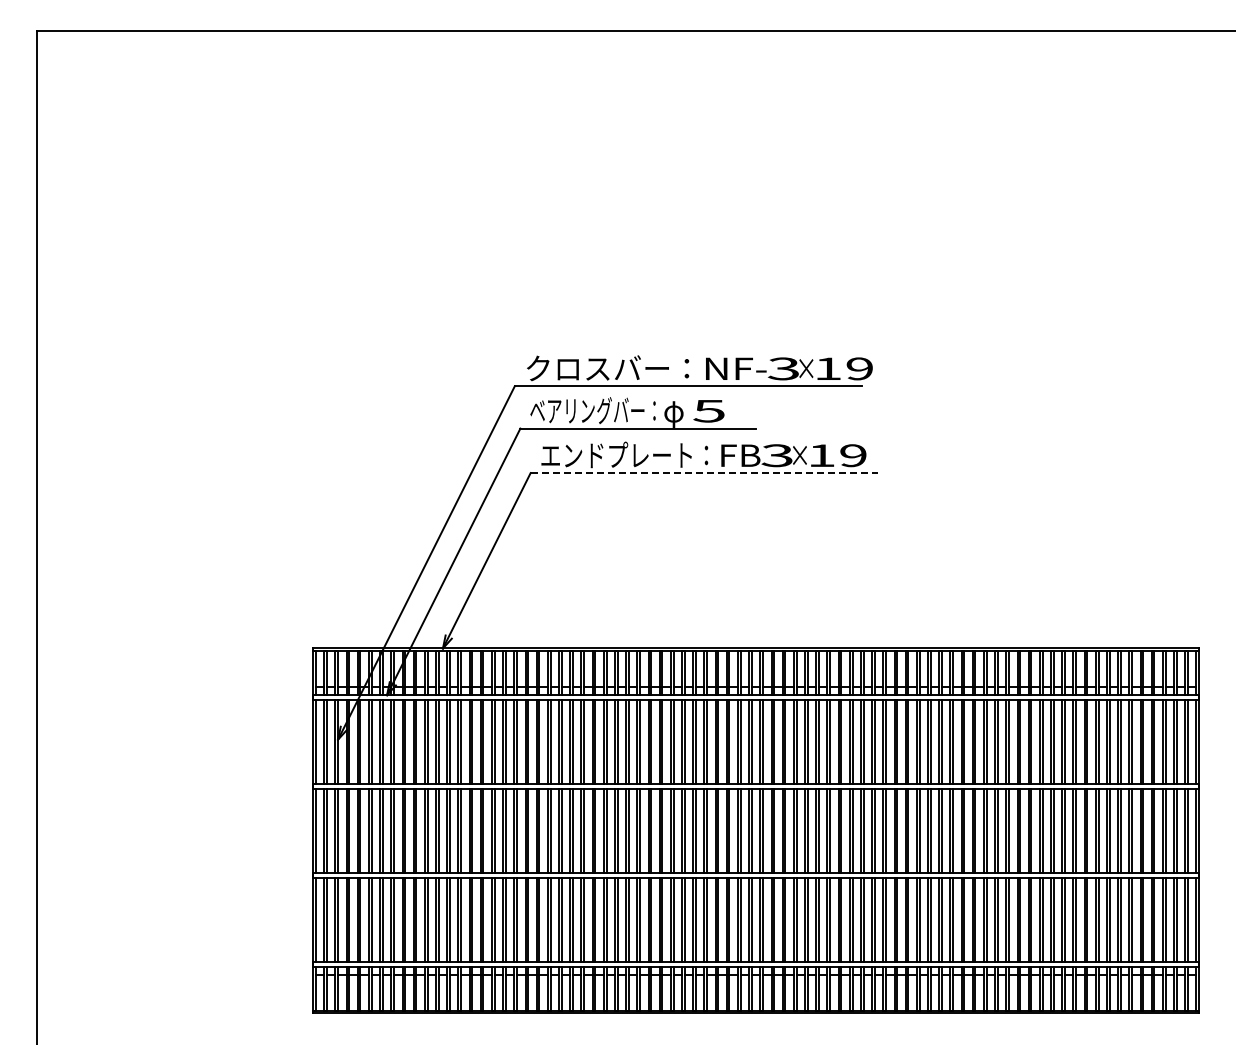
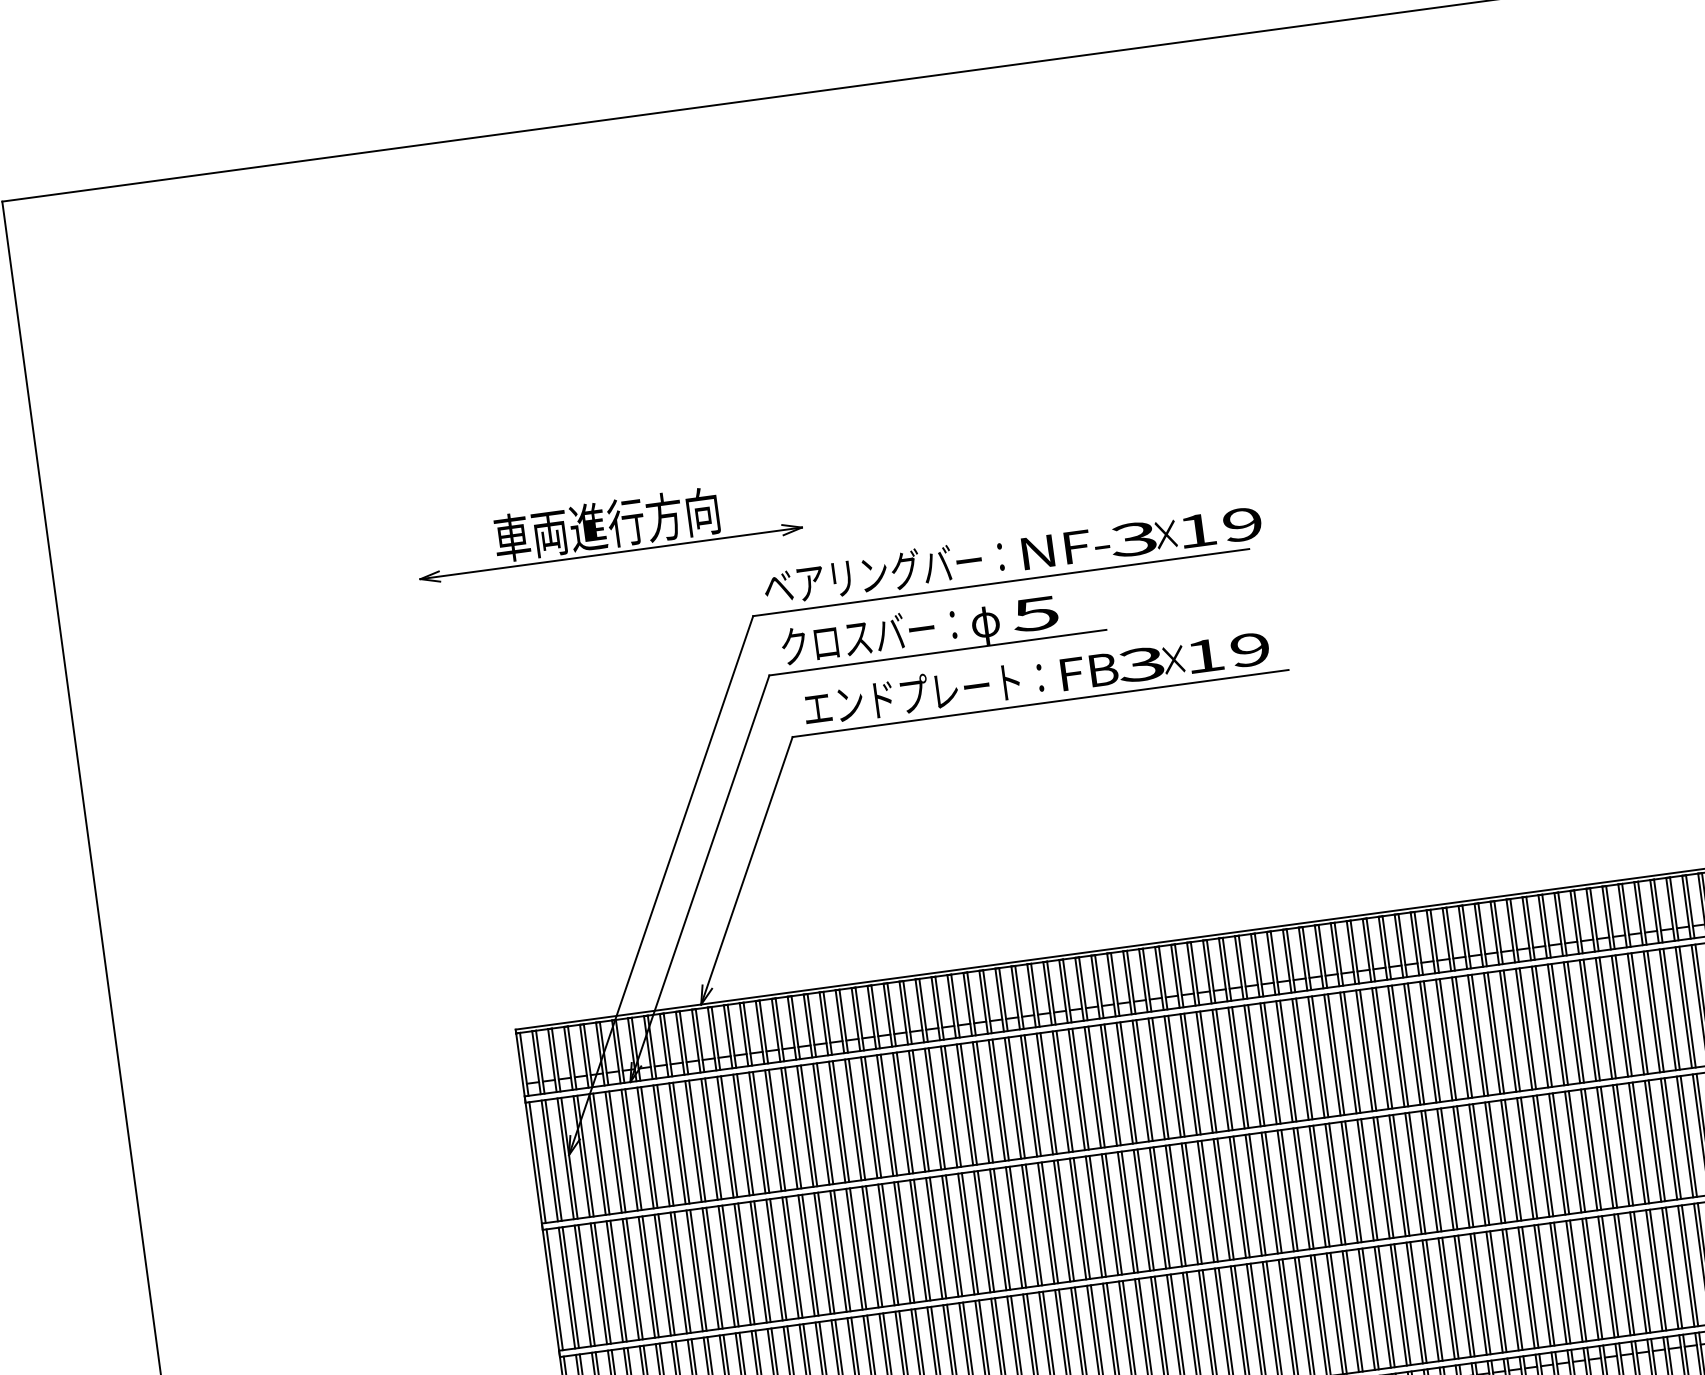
part: (422, 313) -> (607, 529), added
text: (608, 367) -> (883, 571), クロスバー： -> ベアリングバー：
text: (592, 410) -> (868, 635), ベアリングバー： -> クロスバー：
line: (704, 473) -> (1041, 704), dashed -> solid

